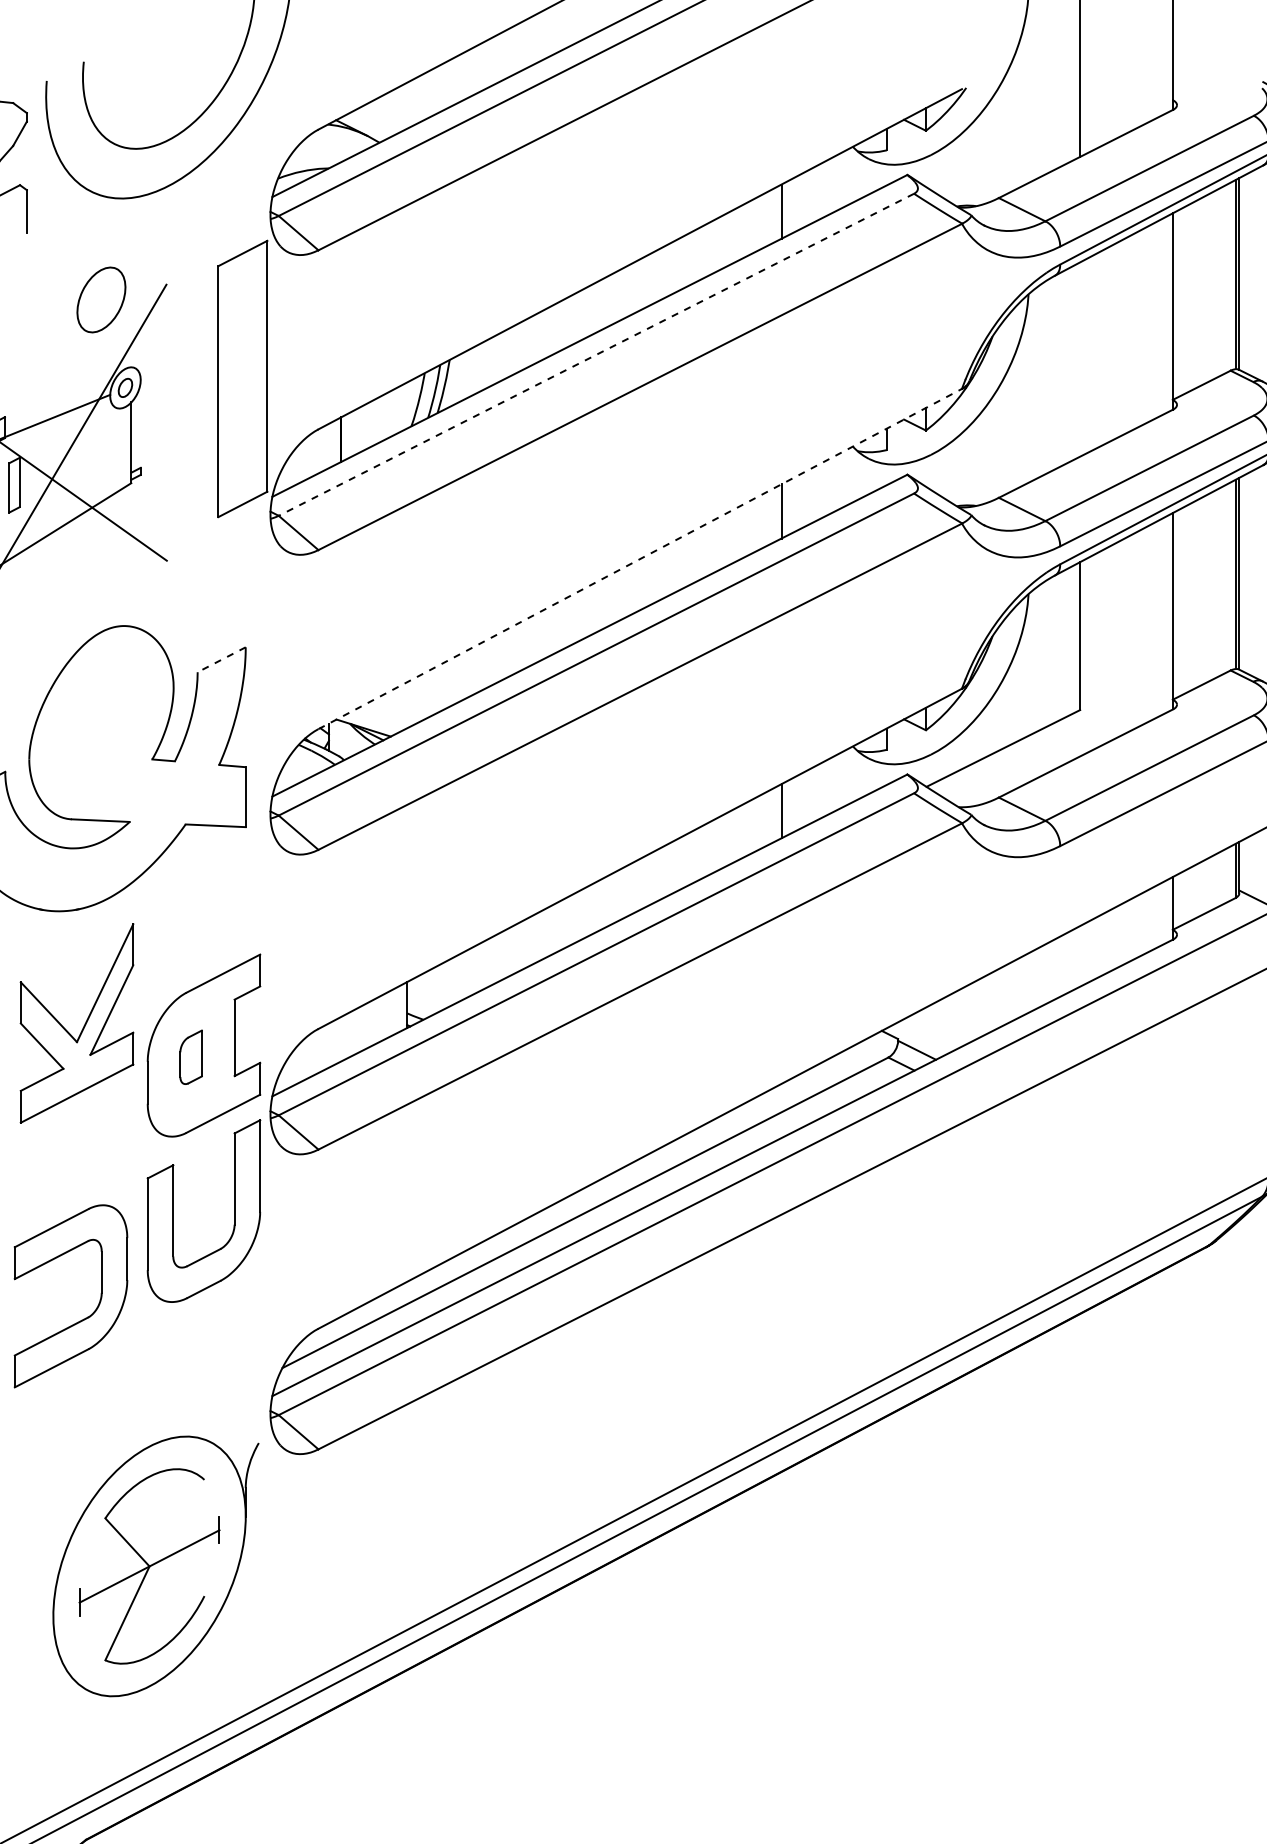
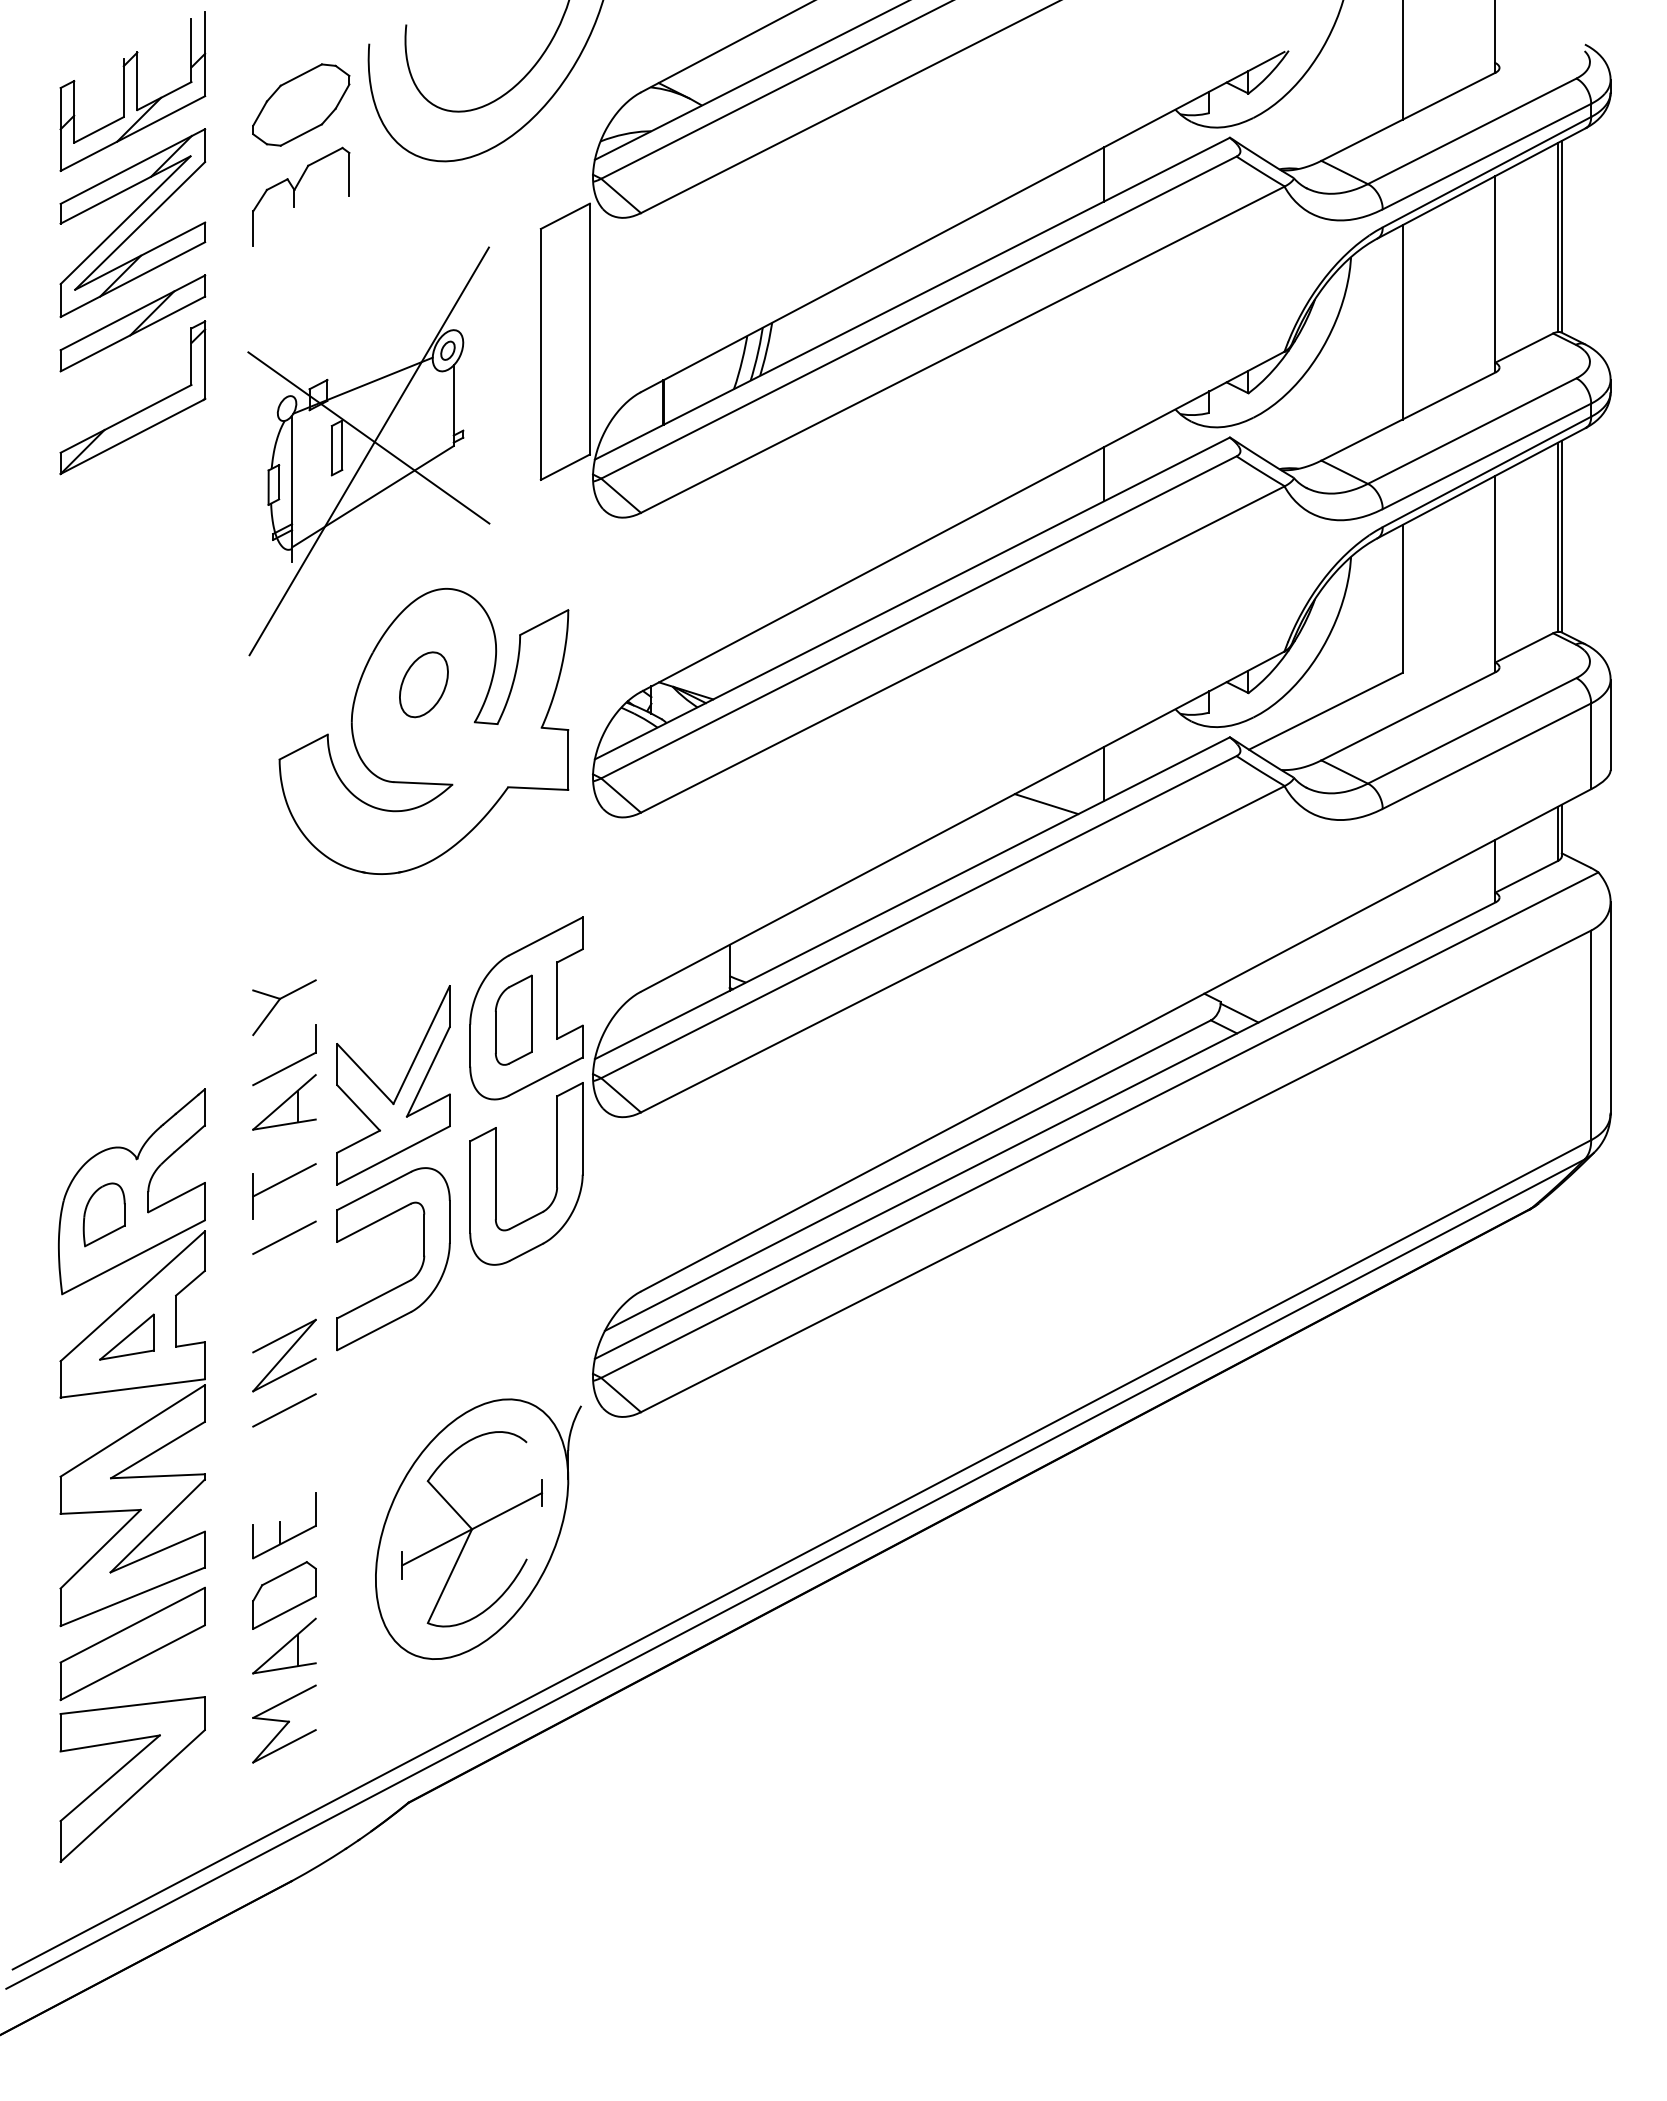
part: (100, 299) -> (423, 684), moved
line: (595, 354) -> (918, 317), dashed -> solid
line: (1079, 359) -> (1402, 322), added
line: (639, 558) -> (962, 521), dashed -> solid
line: (220, 659) -> (543, 622), dashed -> solid
line: (723, 841) -> (1046, 804), added
part: (82, 1026) -> (399, 1088), moved
part: (190, 1056) -> (513, 1019), size x1.67

